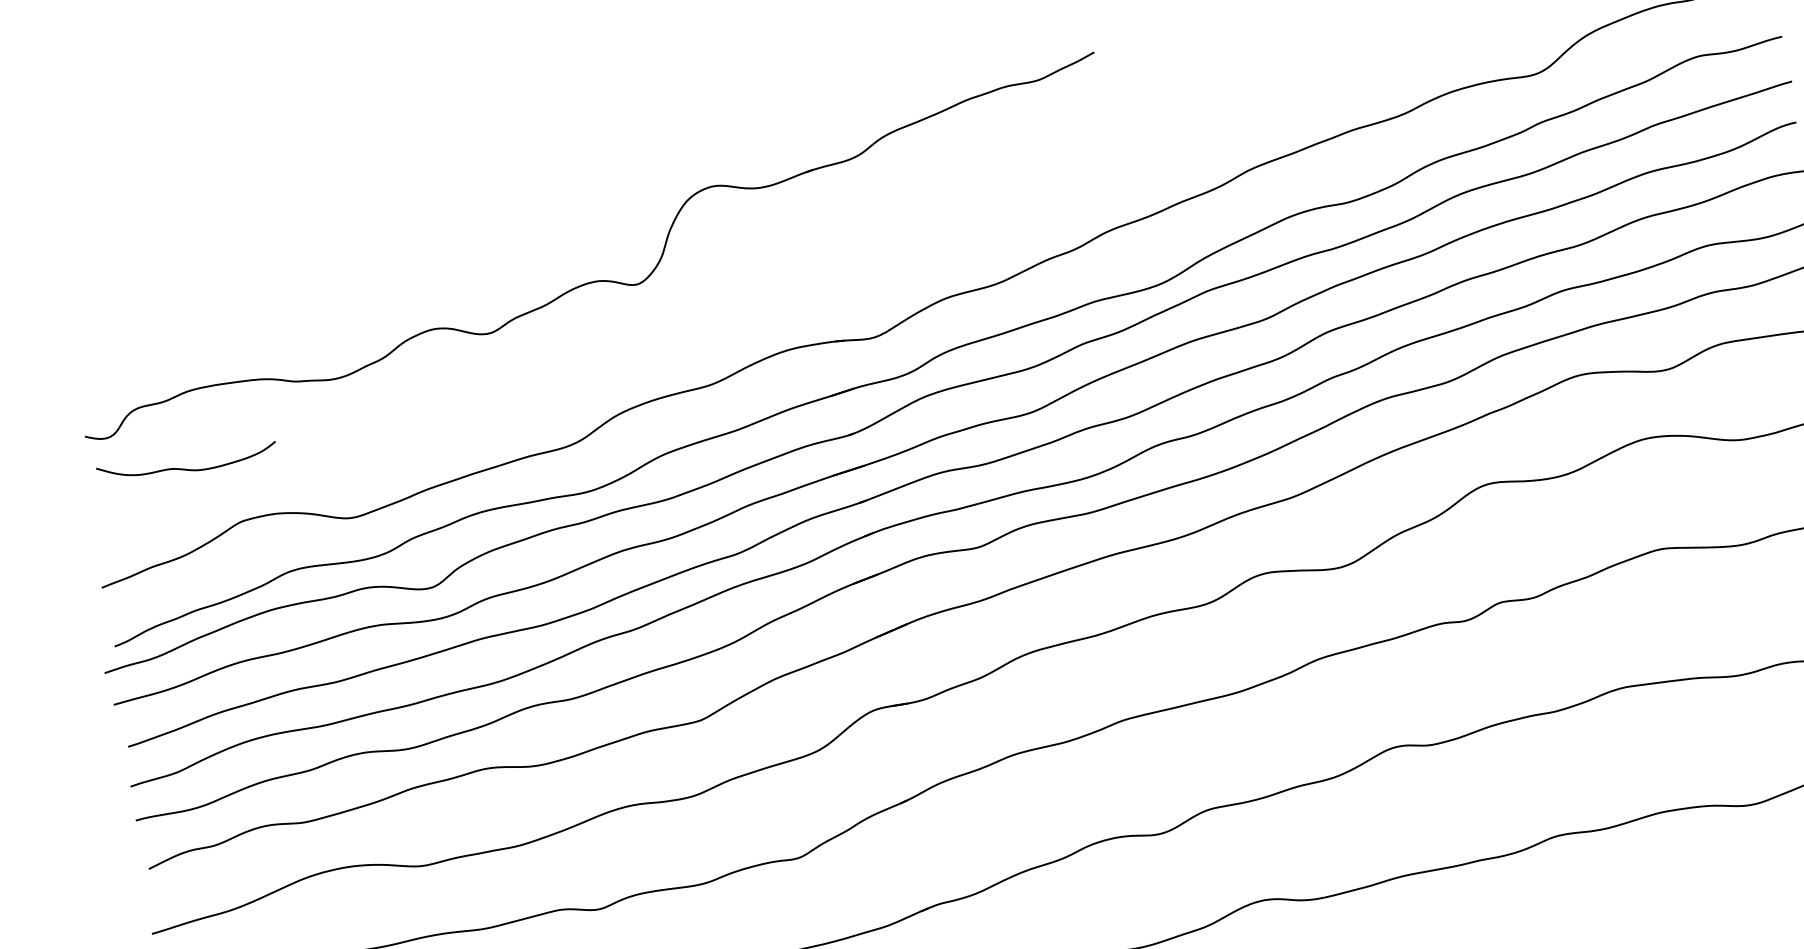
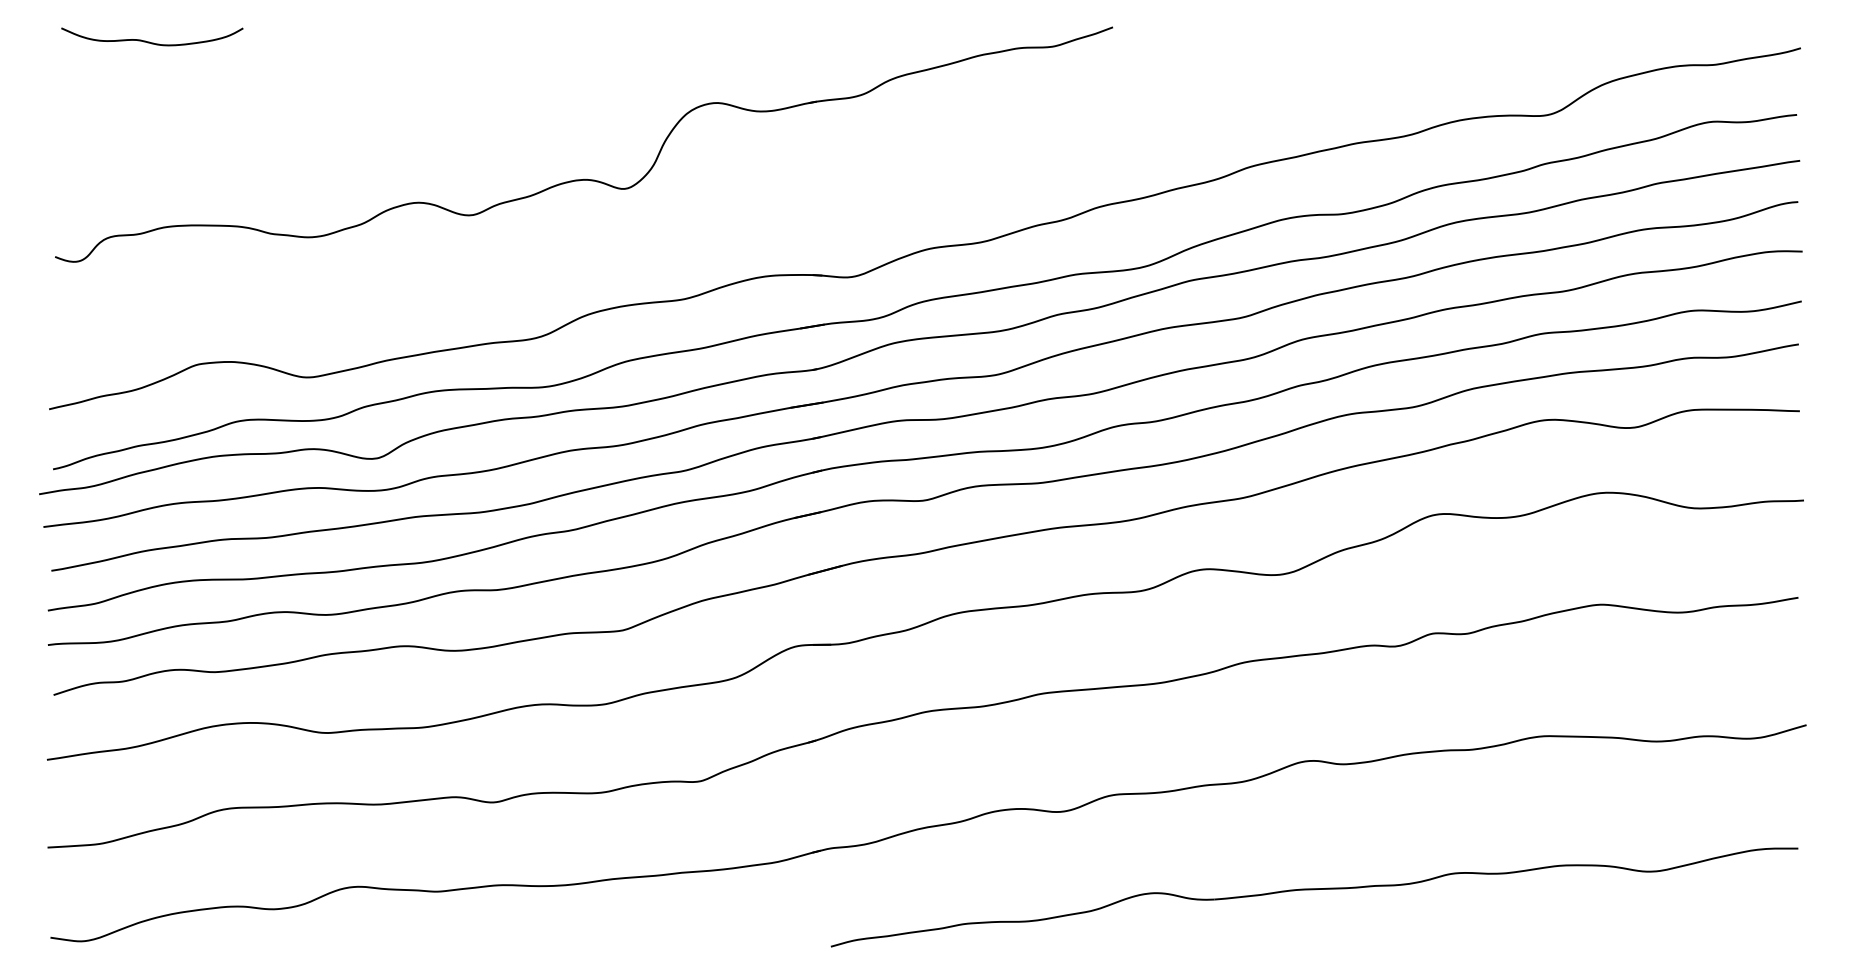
curve: (185, 468) -> (149, 41), moved

